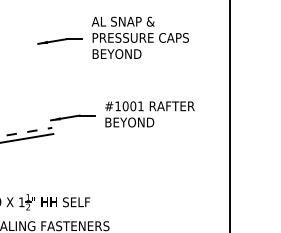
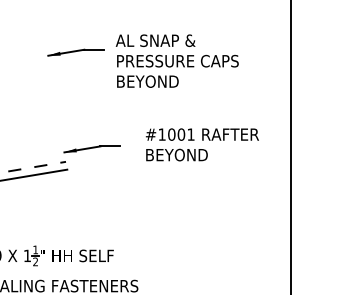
text: (139, 37) -> (176, 60), moved
text: (149, 114) -> (201, 144), moved

